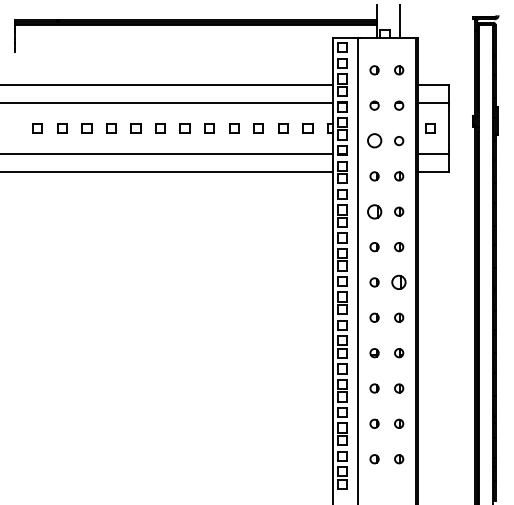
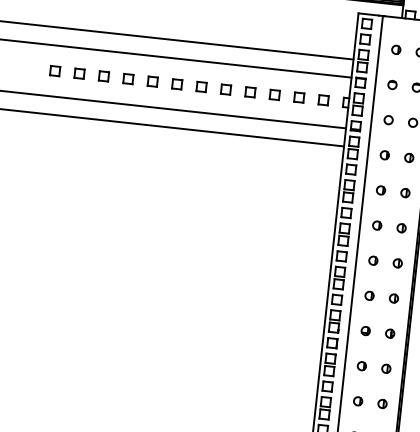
circle: (374, 141) -> (388, 120), size x0.62
part: (374, 211) -> (380, 190), size x0.62
part: (399, 282) -> (398, 263), size x0.62

